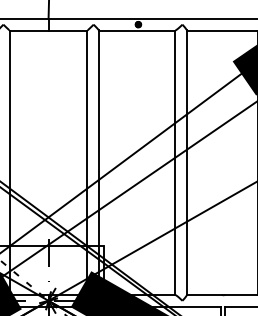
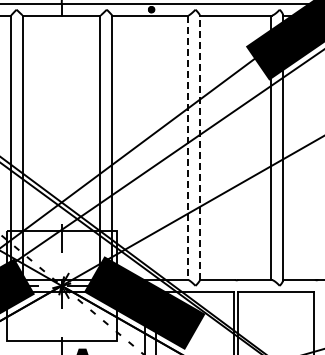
line: (186, 162) -> (199, 147), solid -> dashed
line: (175, 163) -> (188, 148), solid -> dashed

